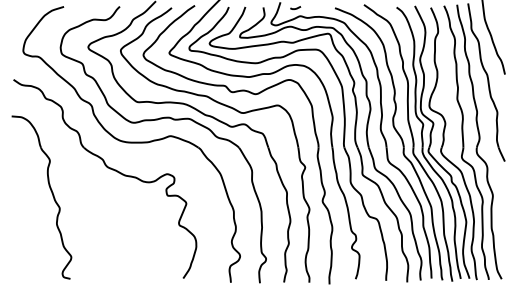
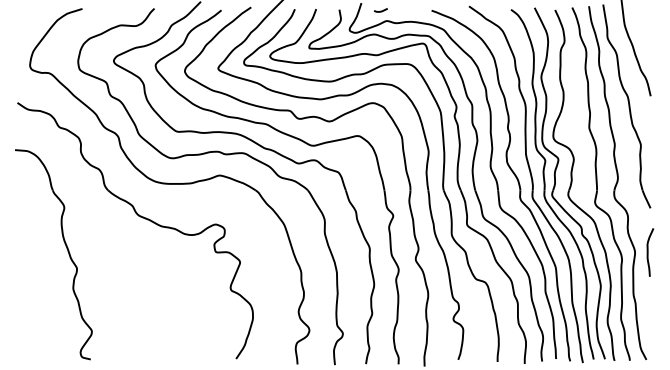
curve: (503, 195) -> (648, 252), added

